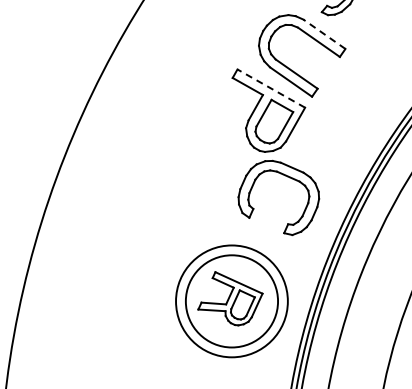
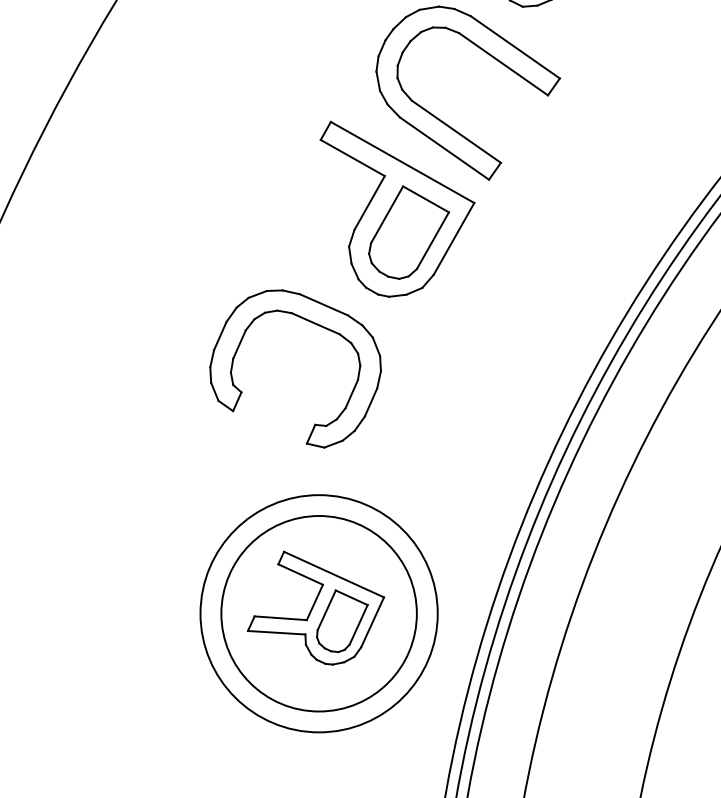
line: (324, 34) -> (515, 47), dashed -> solid
line: (271, 88) -> (402, 162), dashed -> solid
part: (287, 177) -> (313, 325), moved

